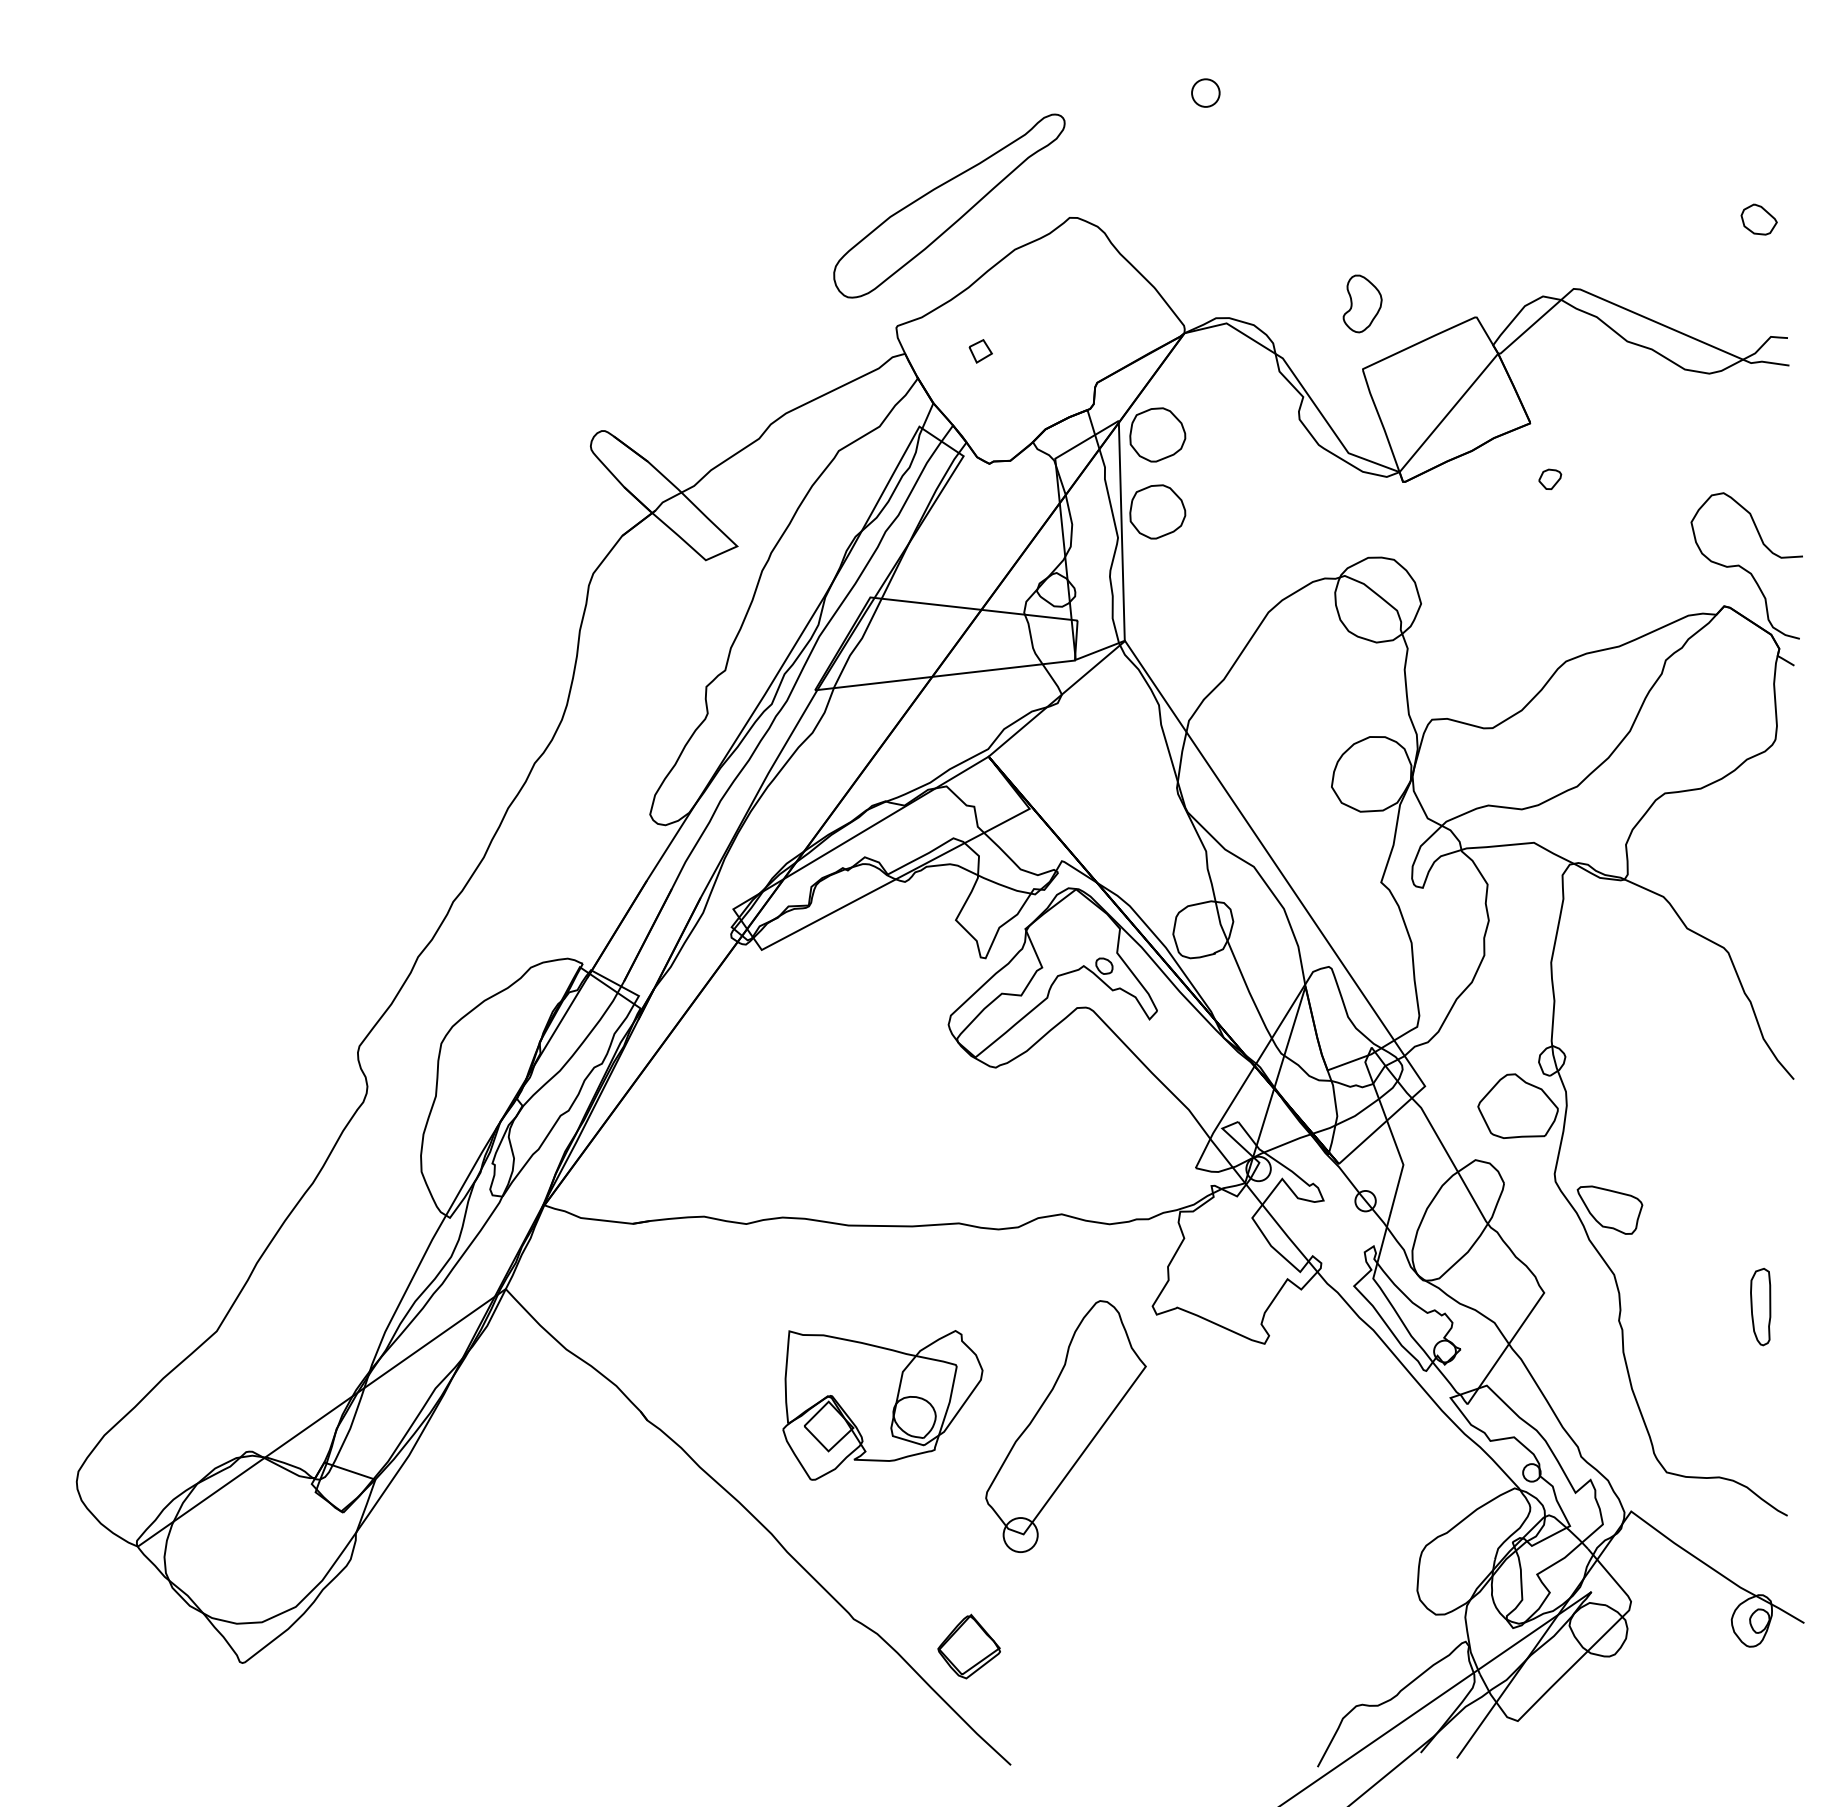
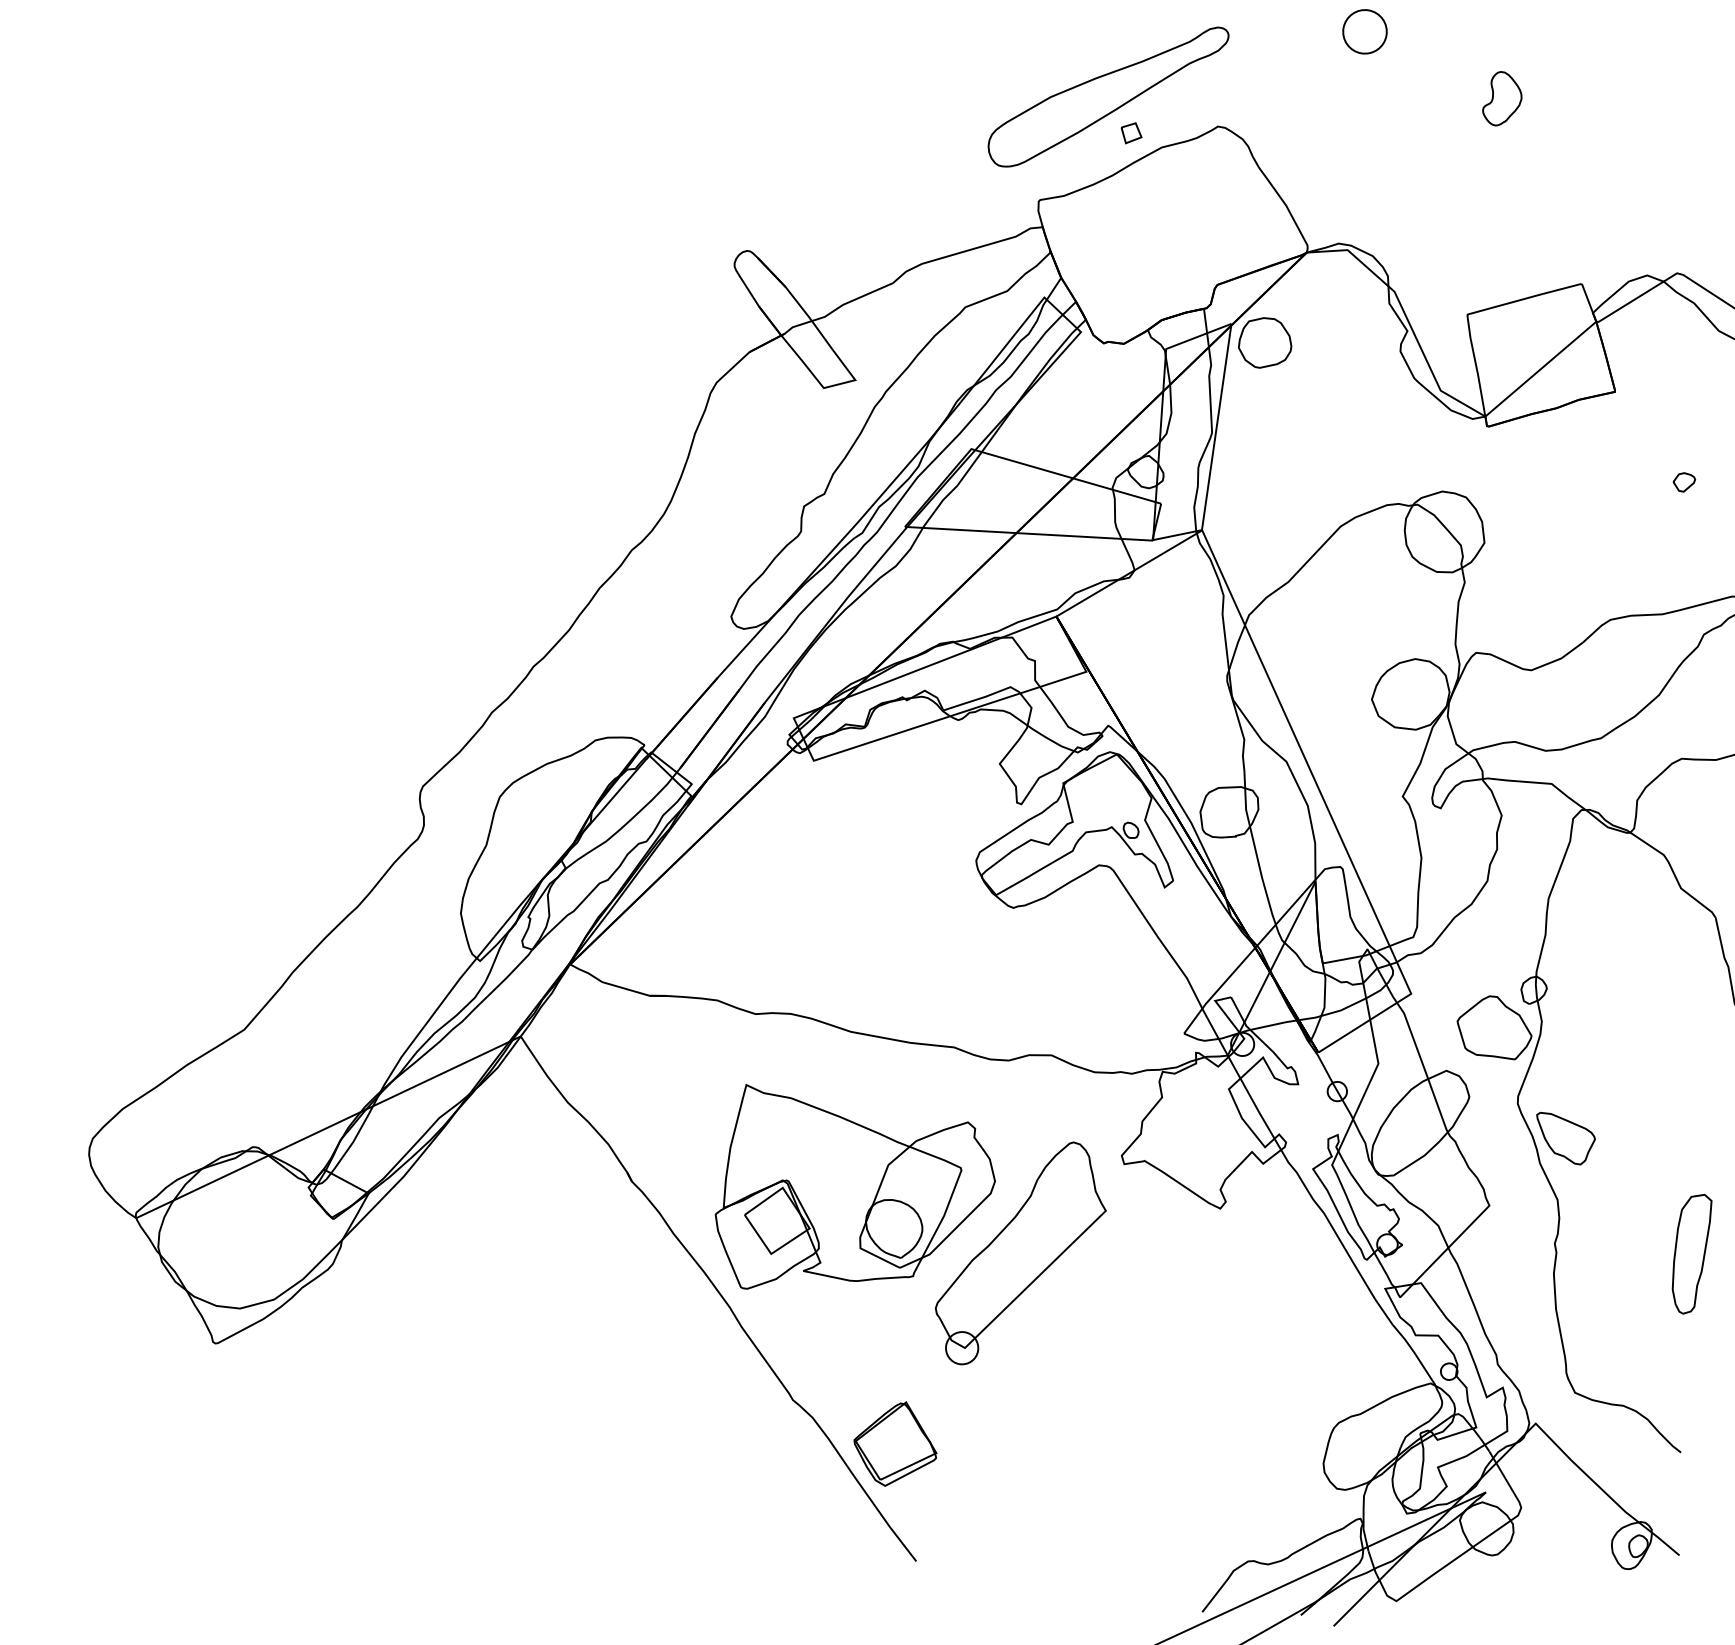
circle: (1205, 93) -> (1364, 32), size x1.67
part: (1362, 303) -> (1503, 99), moved
part: (980, 351) -> (1131, 133), moved
part: (1550, 478) -> (1684, 481), moved
part: (1157, 511) -> (1253, 414), removed
part: (1760, 1306) -> (1689, 1252), size x1.67
part: (882, 1405) -> (853, 1205), size x1.43
part: (969, 1646) -> (896, 1444), size x1.43

